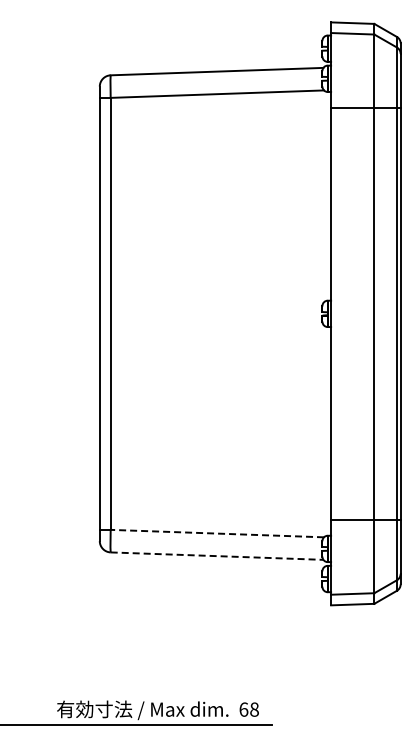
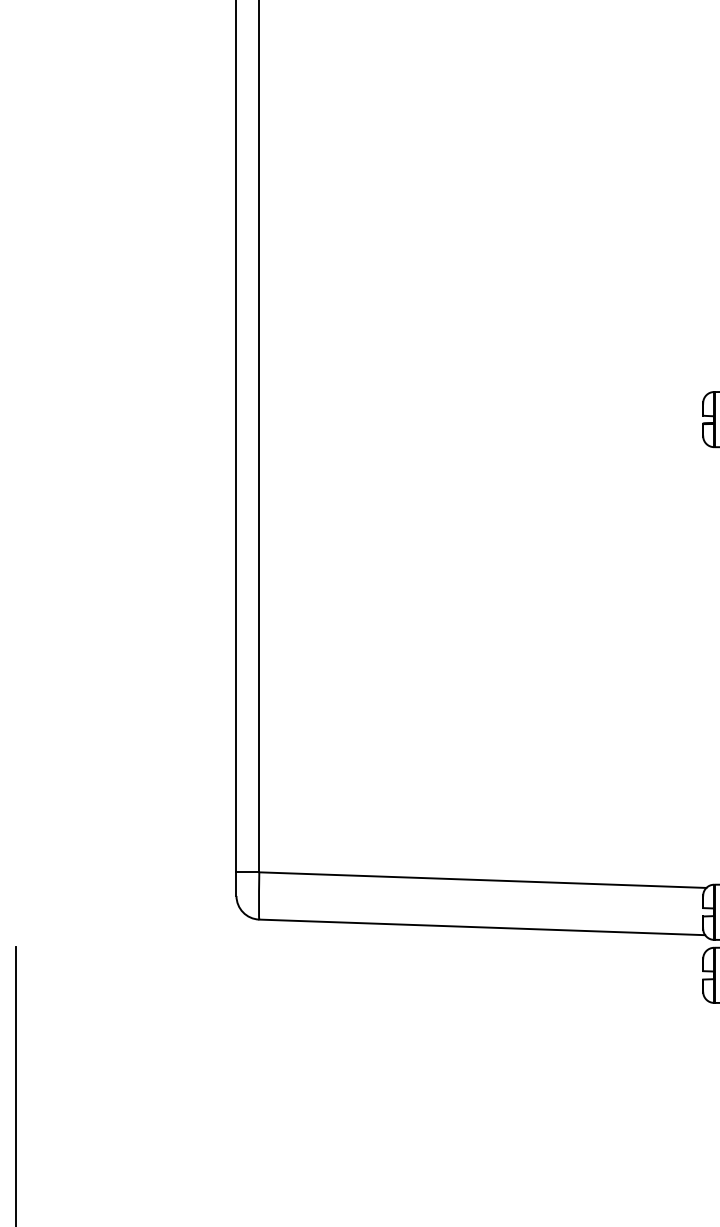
line: (217, 533) -> (483, 879), dashed -> solid
line: (217, 556) -> (483, 928), dashed -> solid

